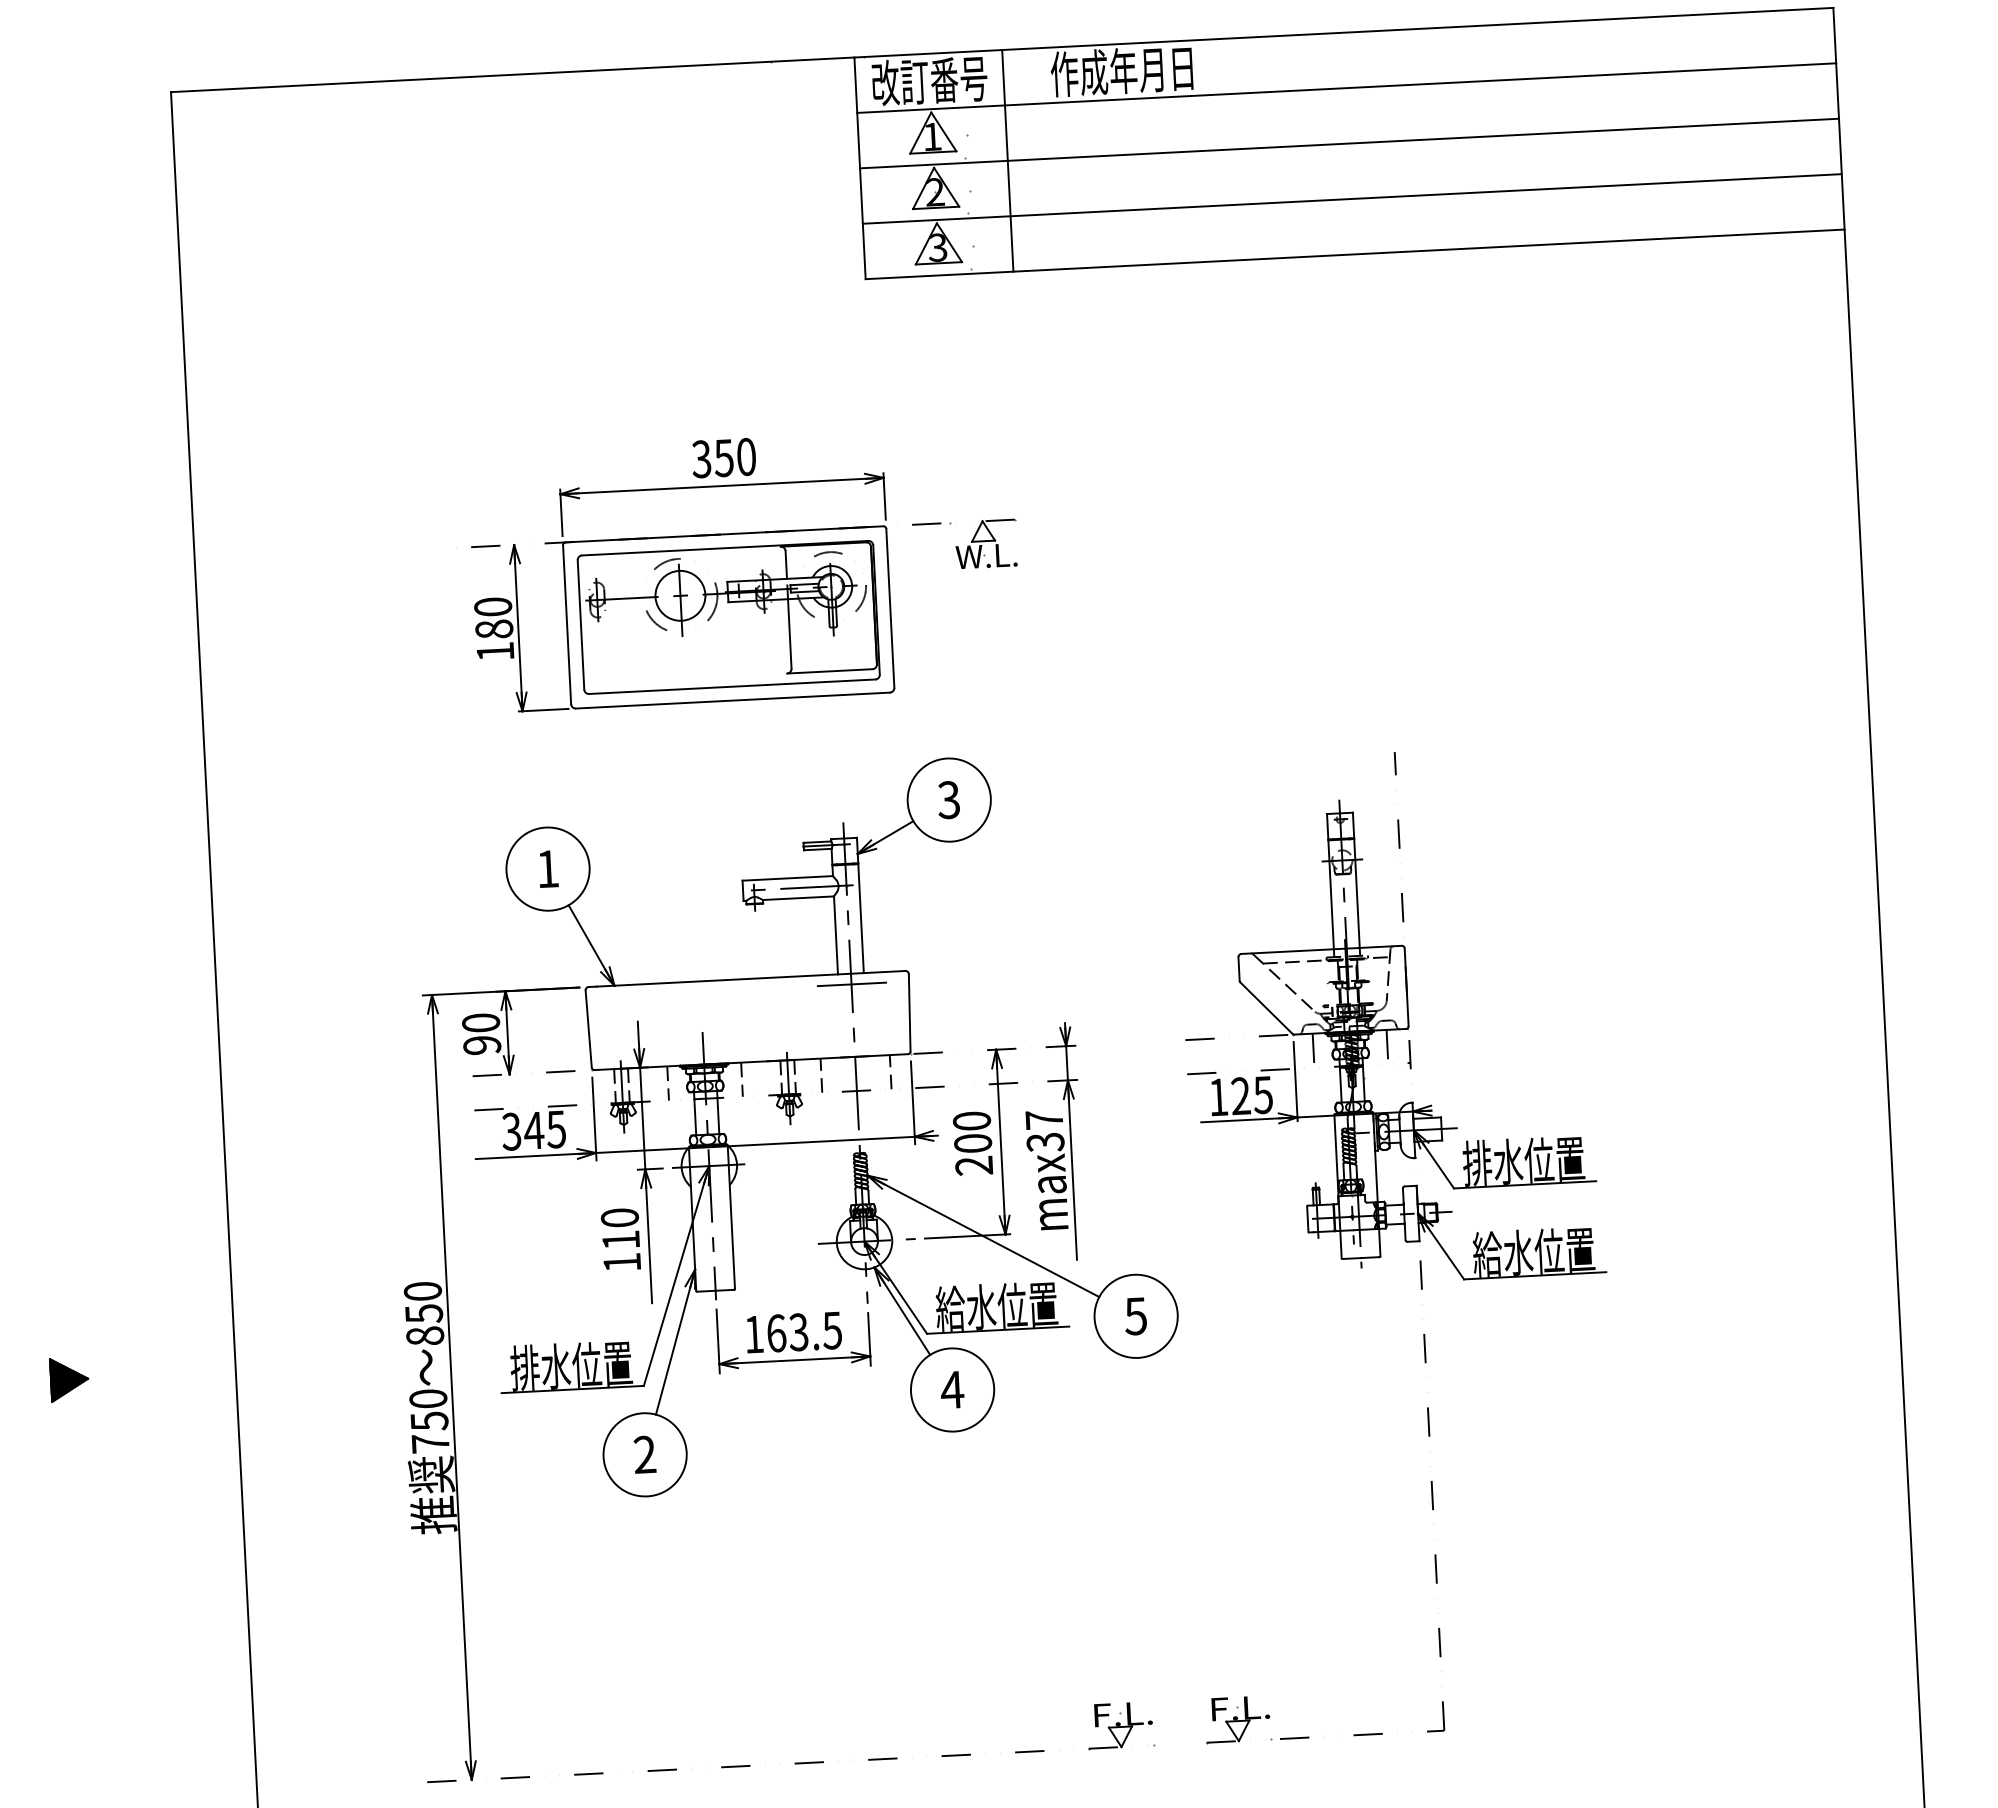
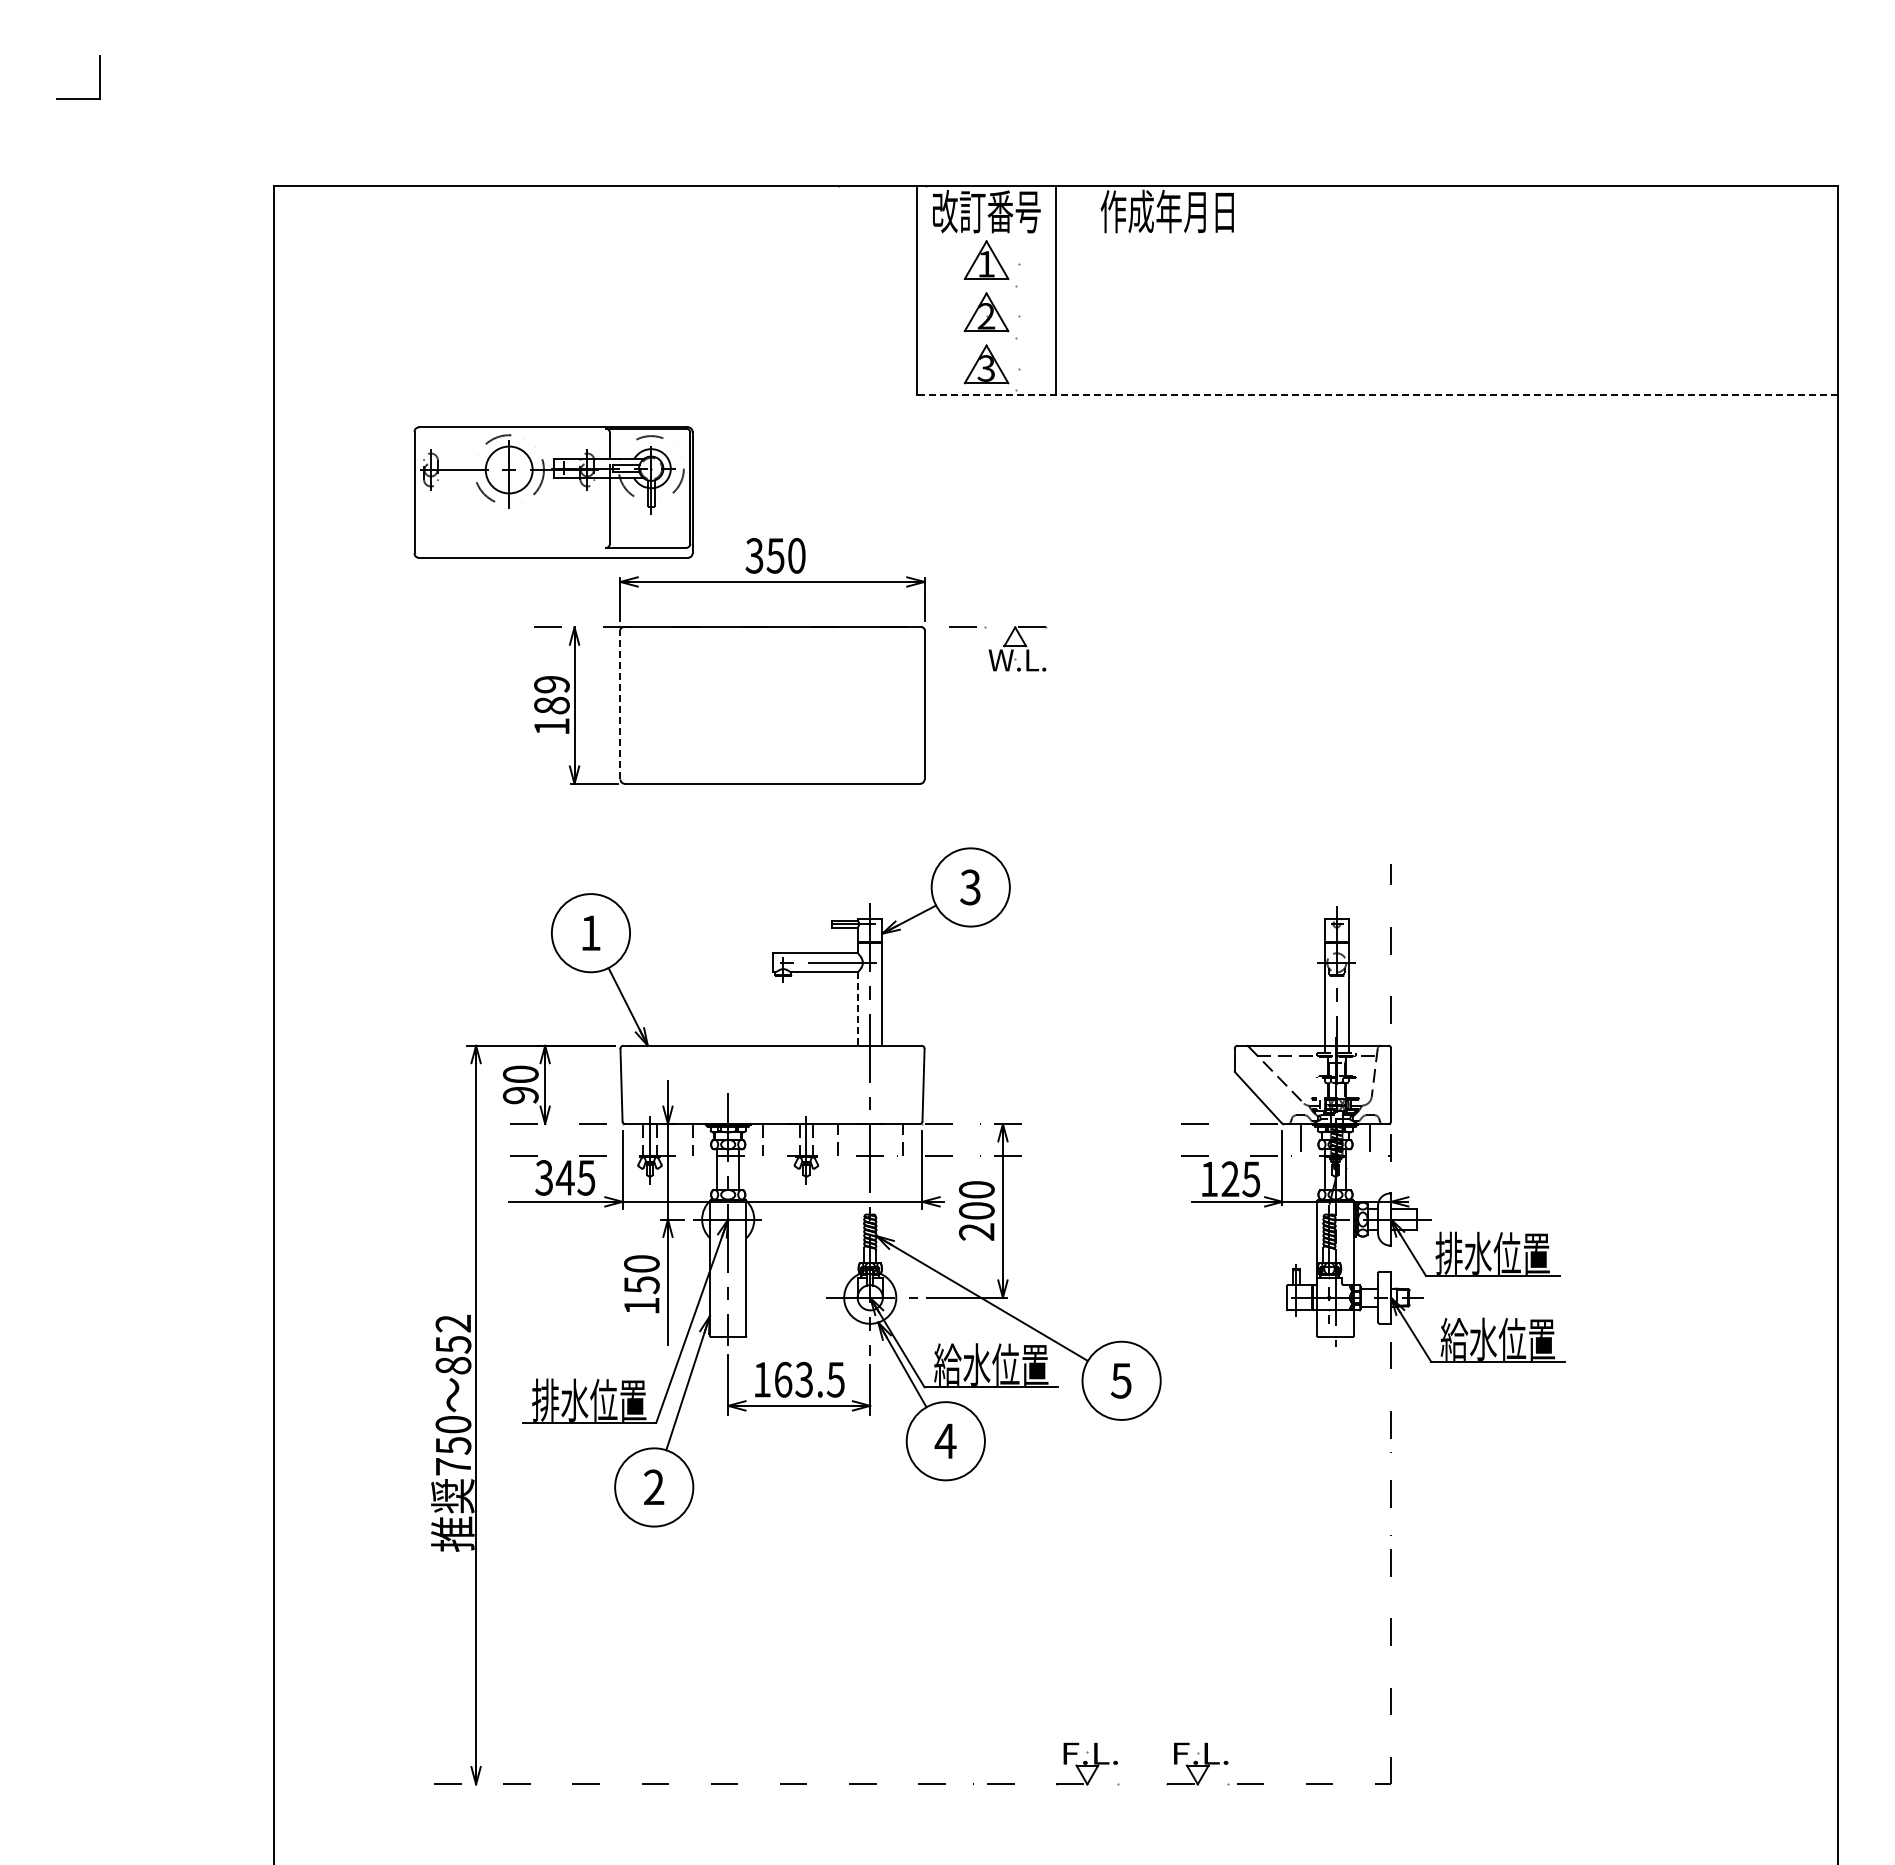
line: (1346, 88) -> (1377, 238), removed
line: (1349, 143) -> (1377, 290), removed
line: (1352, 198) -> (1377, 342), removed
line: (1355, 254) -> (1377, 394), solid -> dashed
text: (492, 606) -> (551, 684), 180 -> 189
part: (728, 617) -> (553, 492), moved
line: (567, 624) -> (620, 704), solid -> dashed
line: (836, 935) -> (858, 1009), solid -> dashed
line: (851, 984) -> (870, 1055), removed
part: (1053, 1142) -> (1052, 1213), removed
text: (620, 1240) -> (641, 1285), 110 -> 150
text: (422, 1291) -> (453, 1323), 850 -> 852
part: (69, 1379) -> (117, 1389), removed

